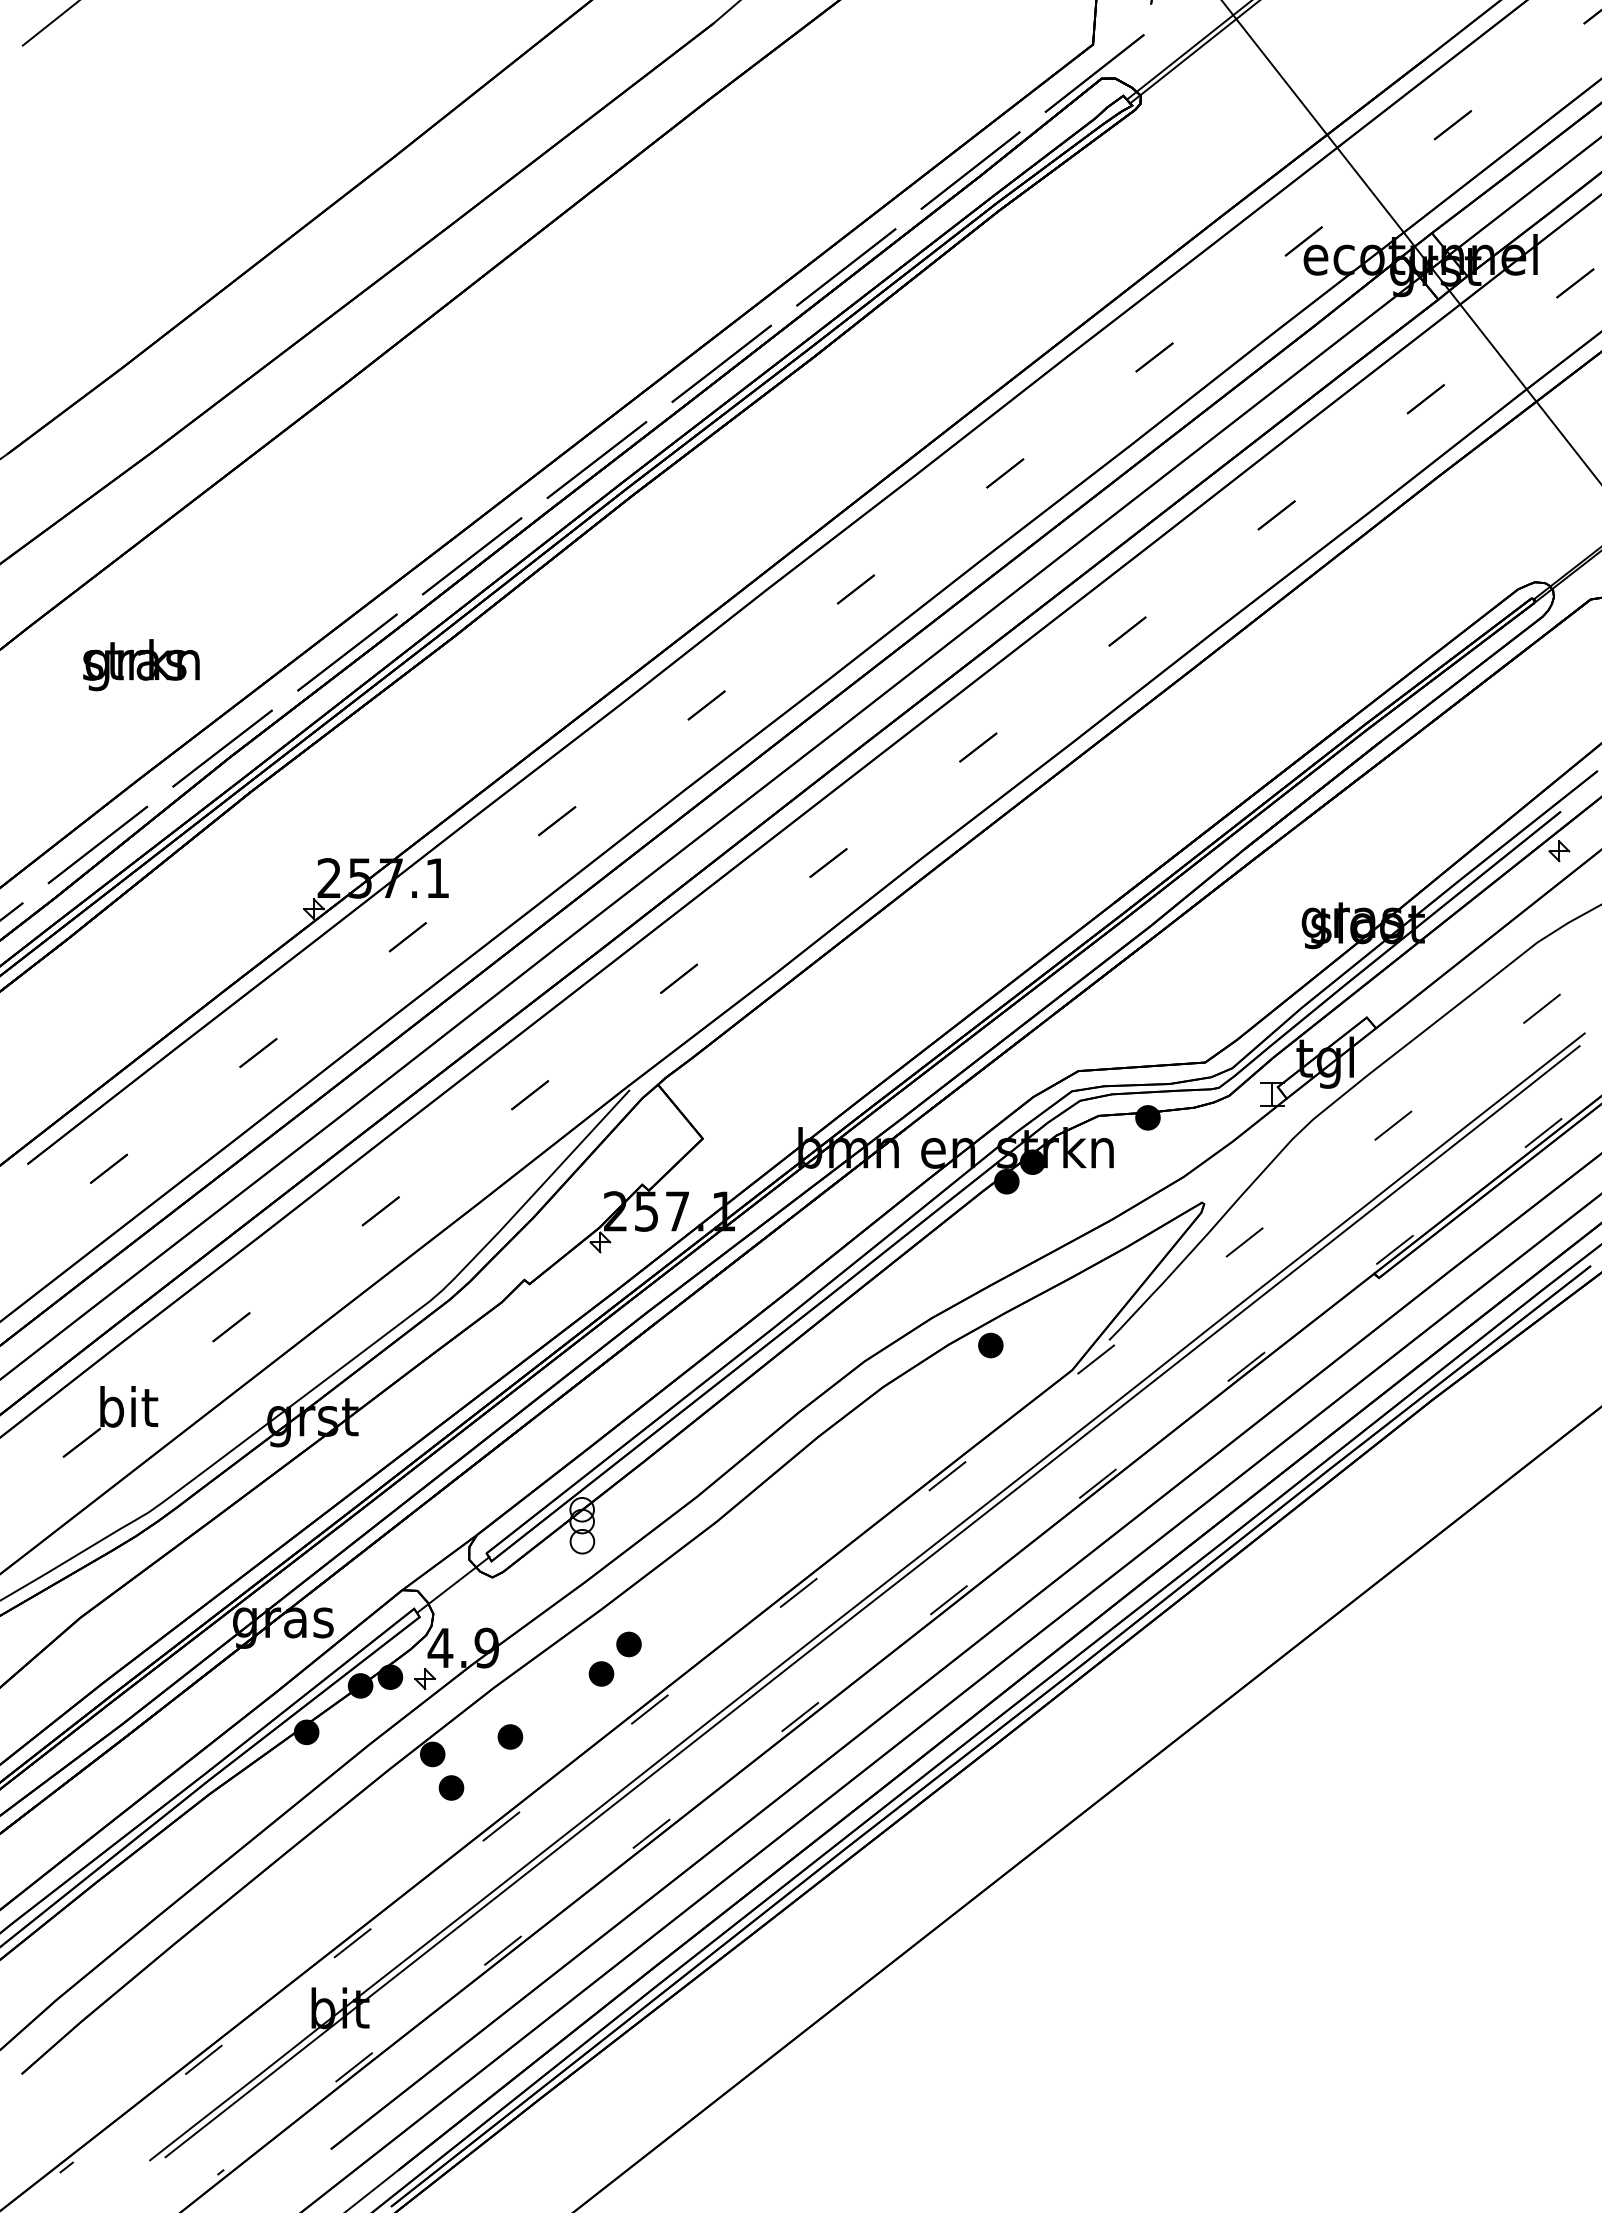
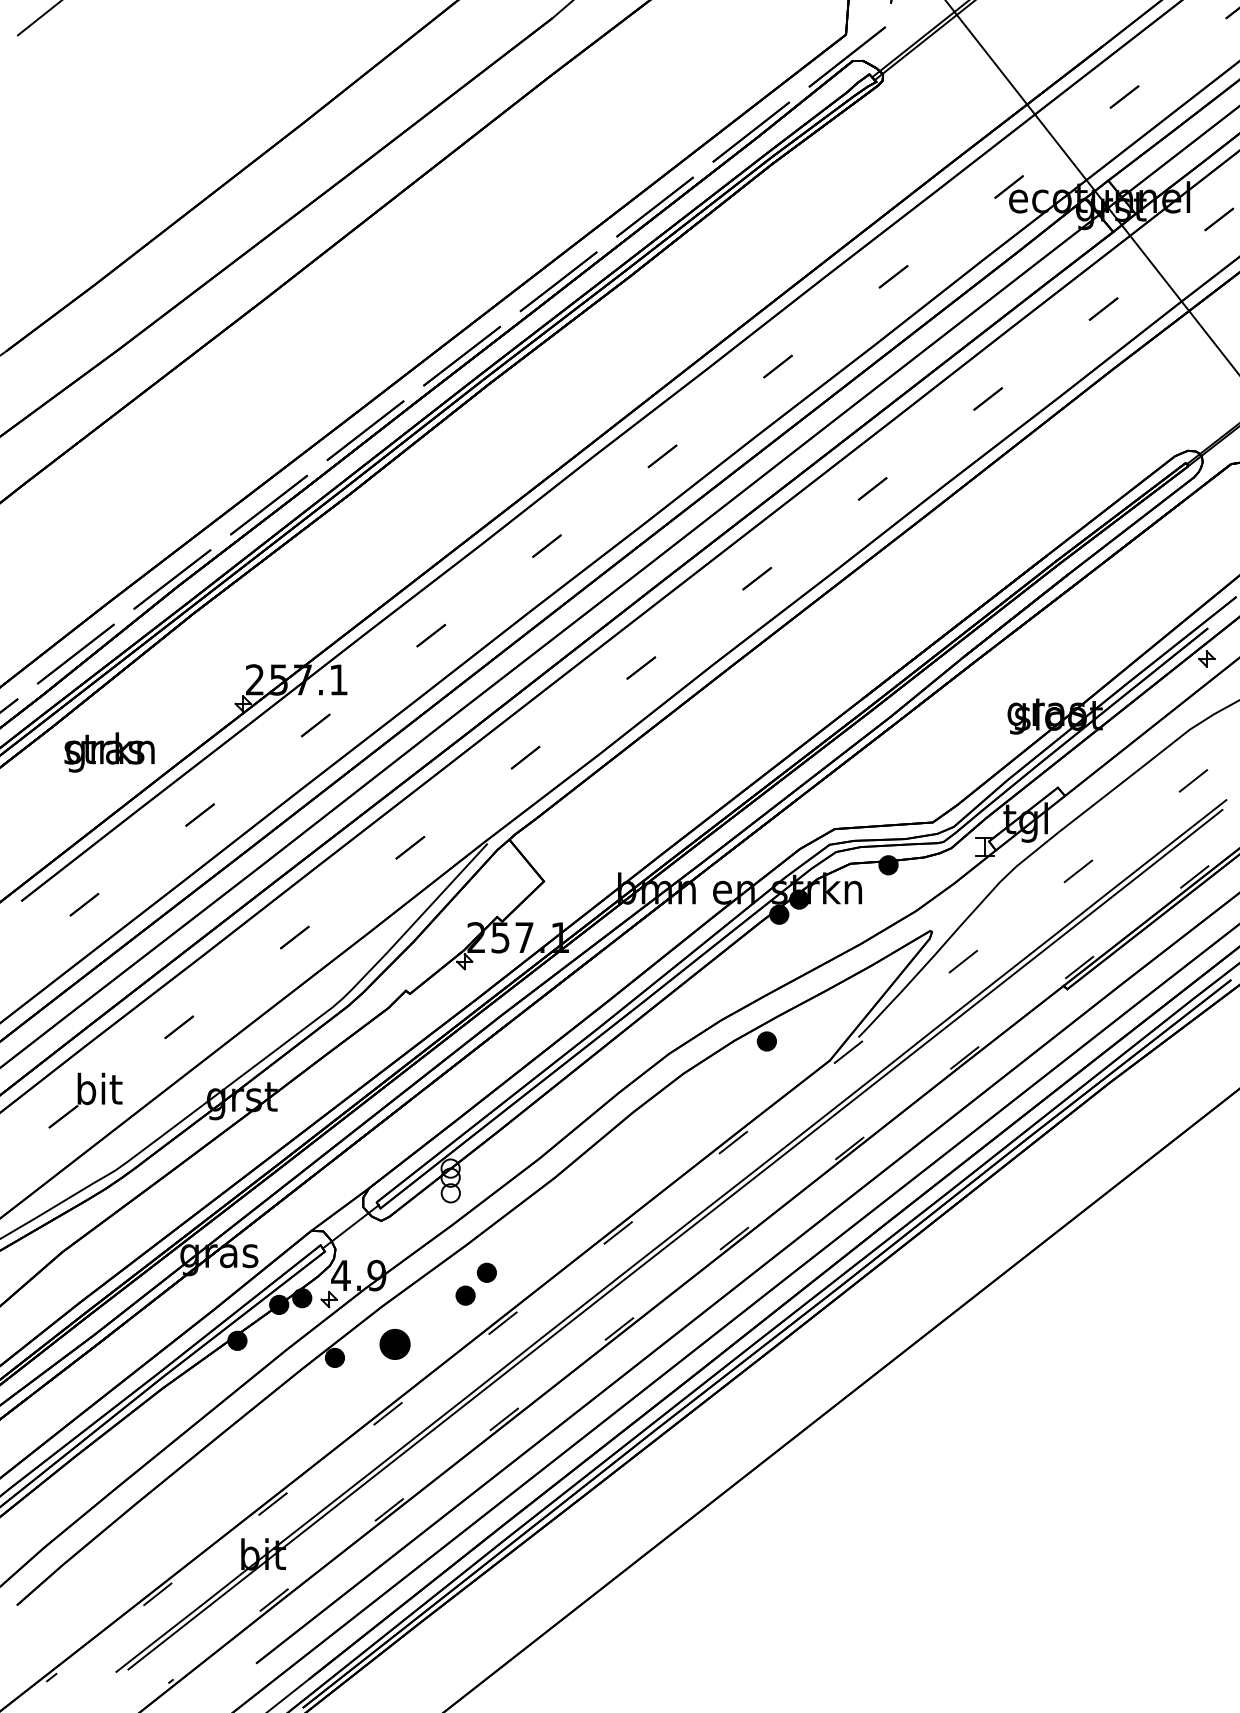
text: (141, 665) -> (109, 752), moved
part: (510, 1736) -> (395, 1344), size x1.6
part: (451, 1787) -> (349, 1383), removed

